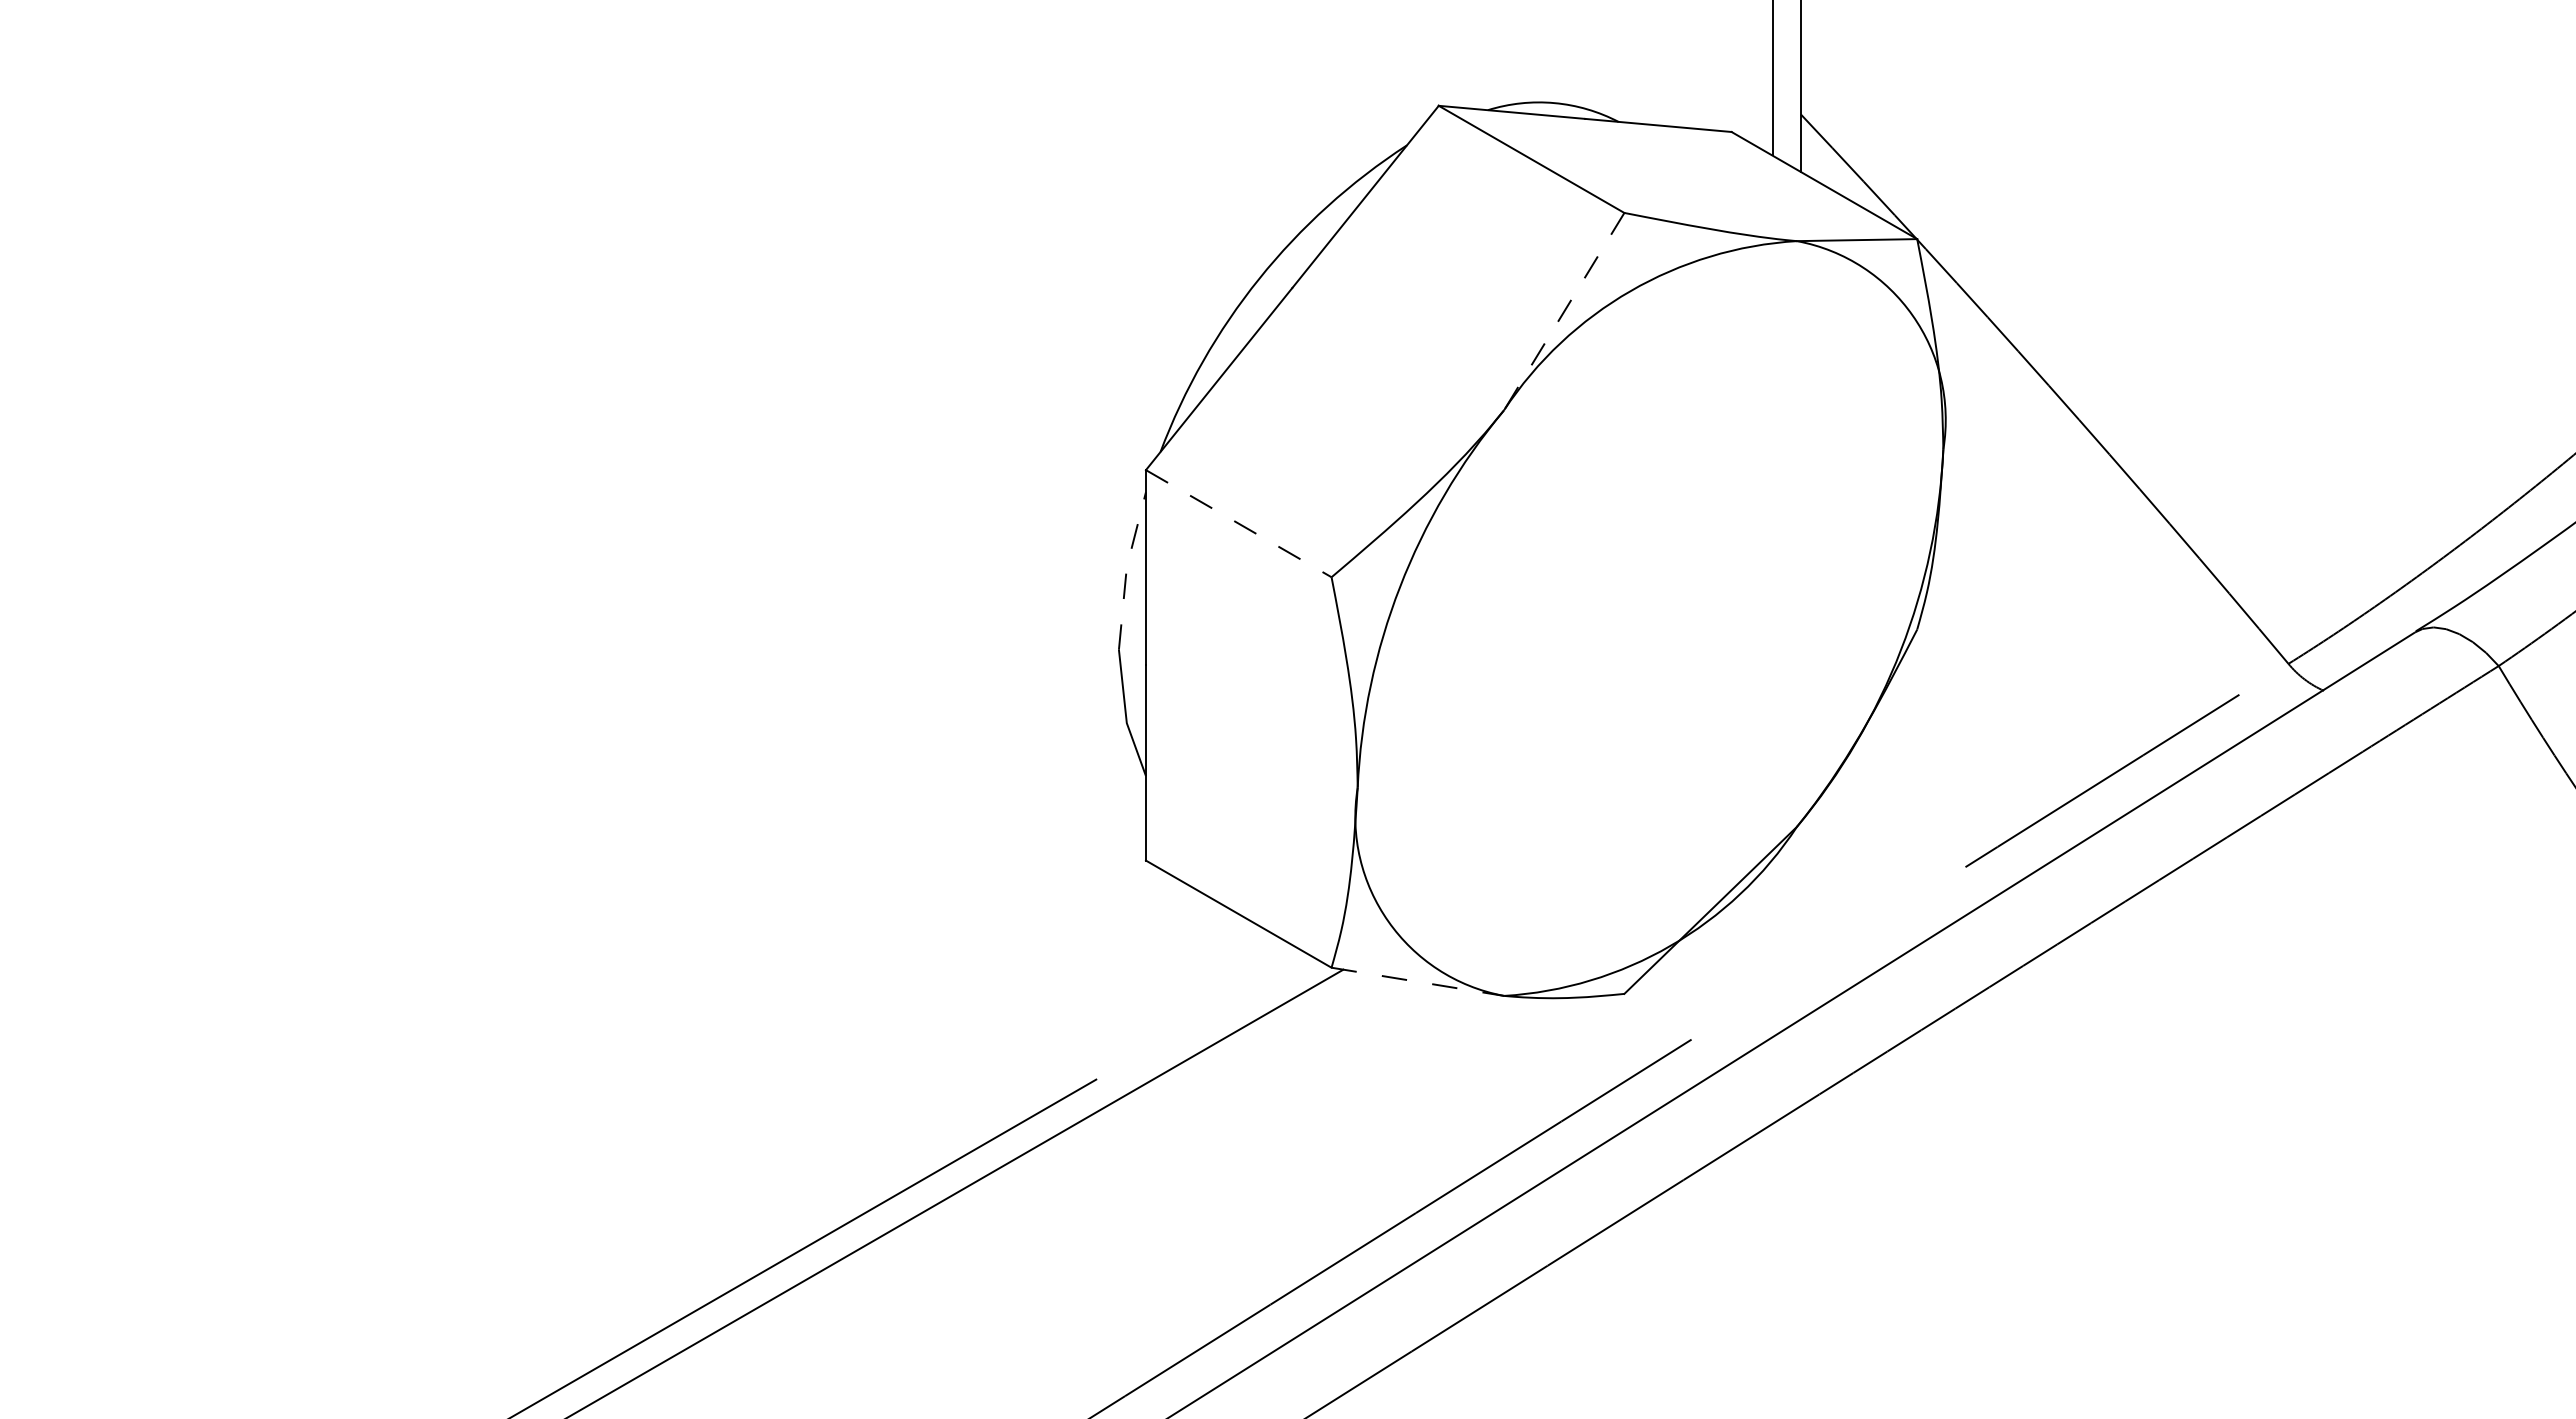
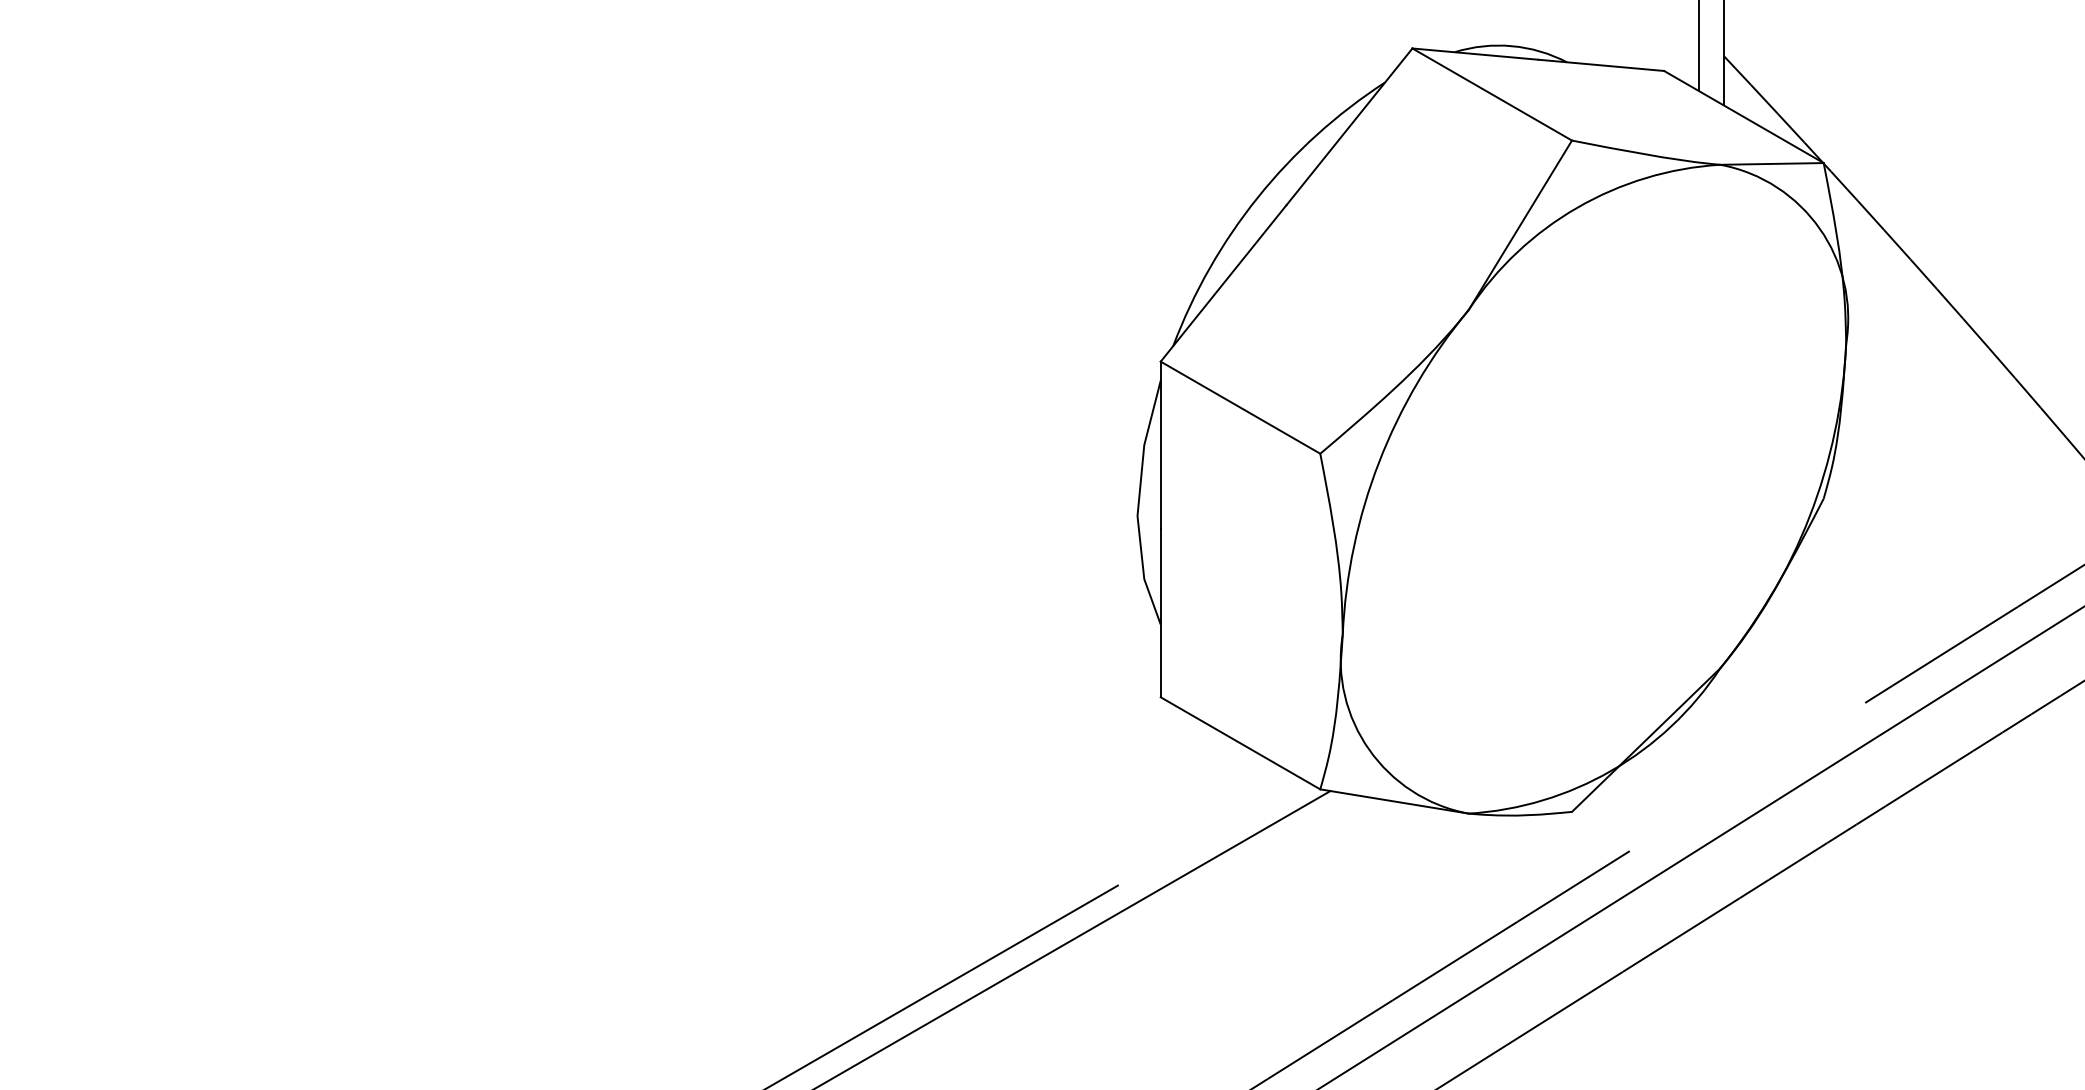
line: (1564, 311) -> (1520, 225), dashed -> solid
line: (1239, 523) -> (1241, 407), dashed -> solid
line: (1126, 569) -> (1144, 447), dashed -> solid
line: (1418, 981) -> (1395, 801), dashed -> solid

